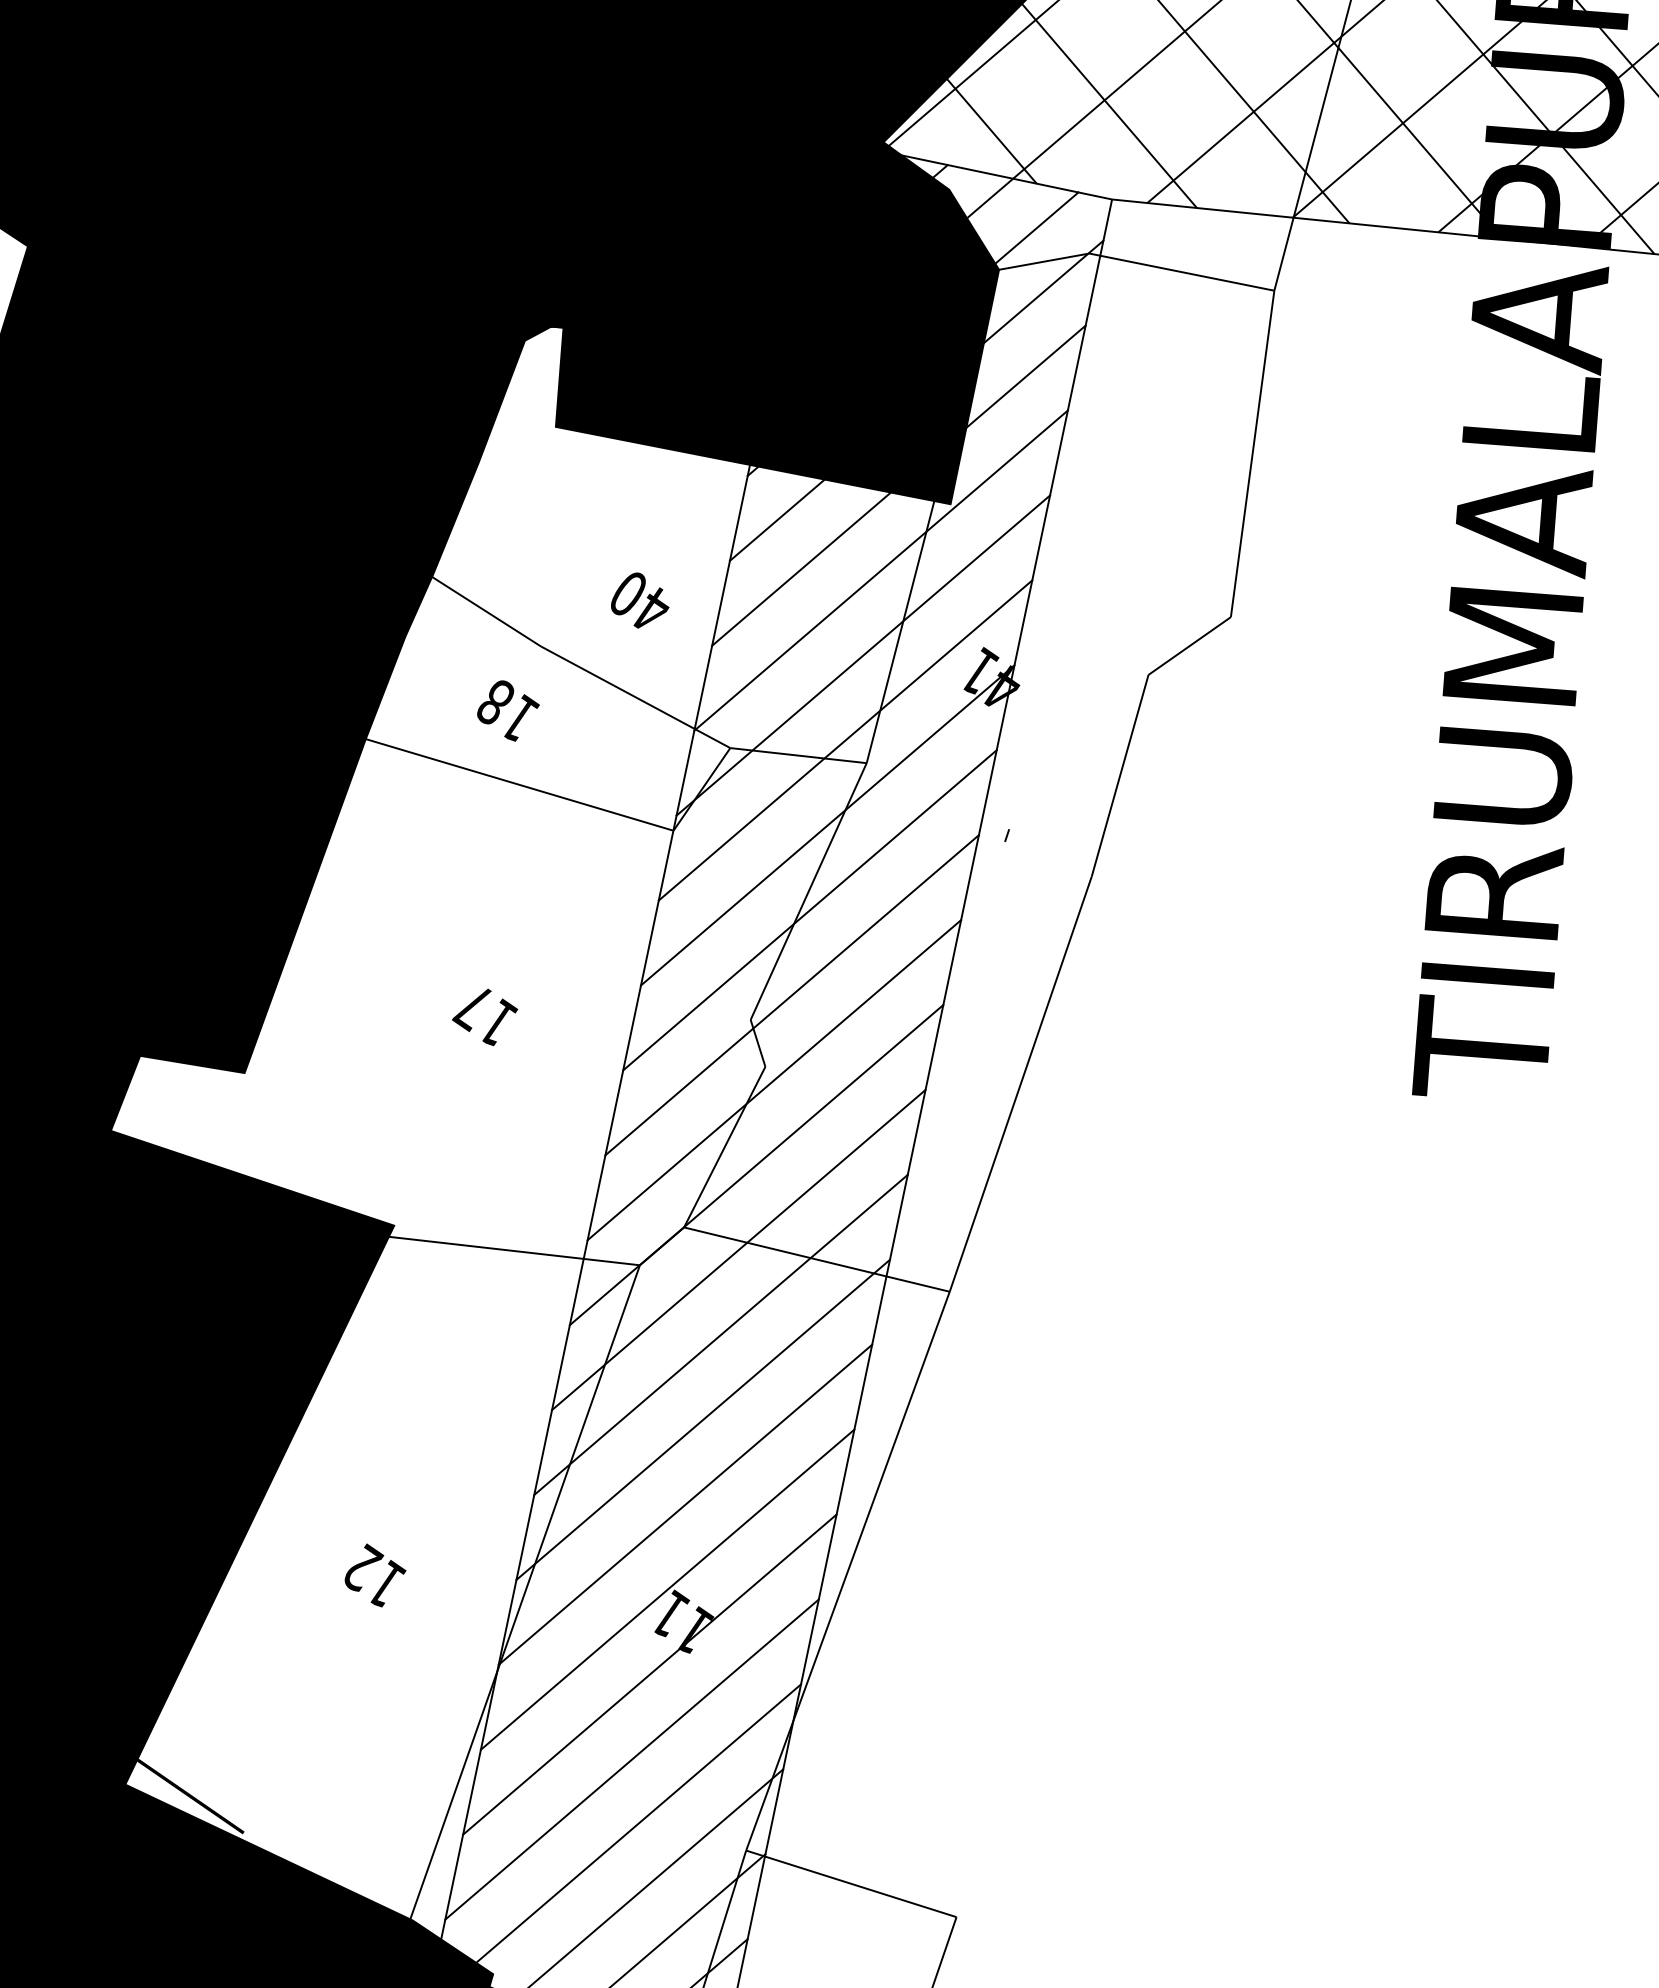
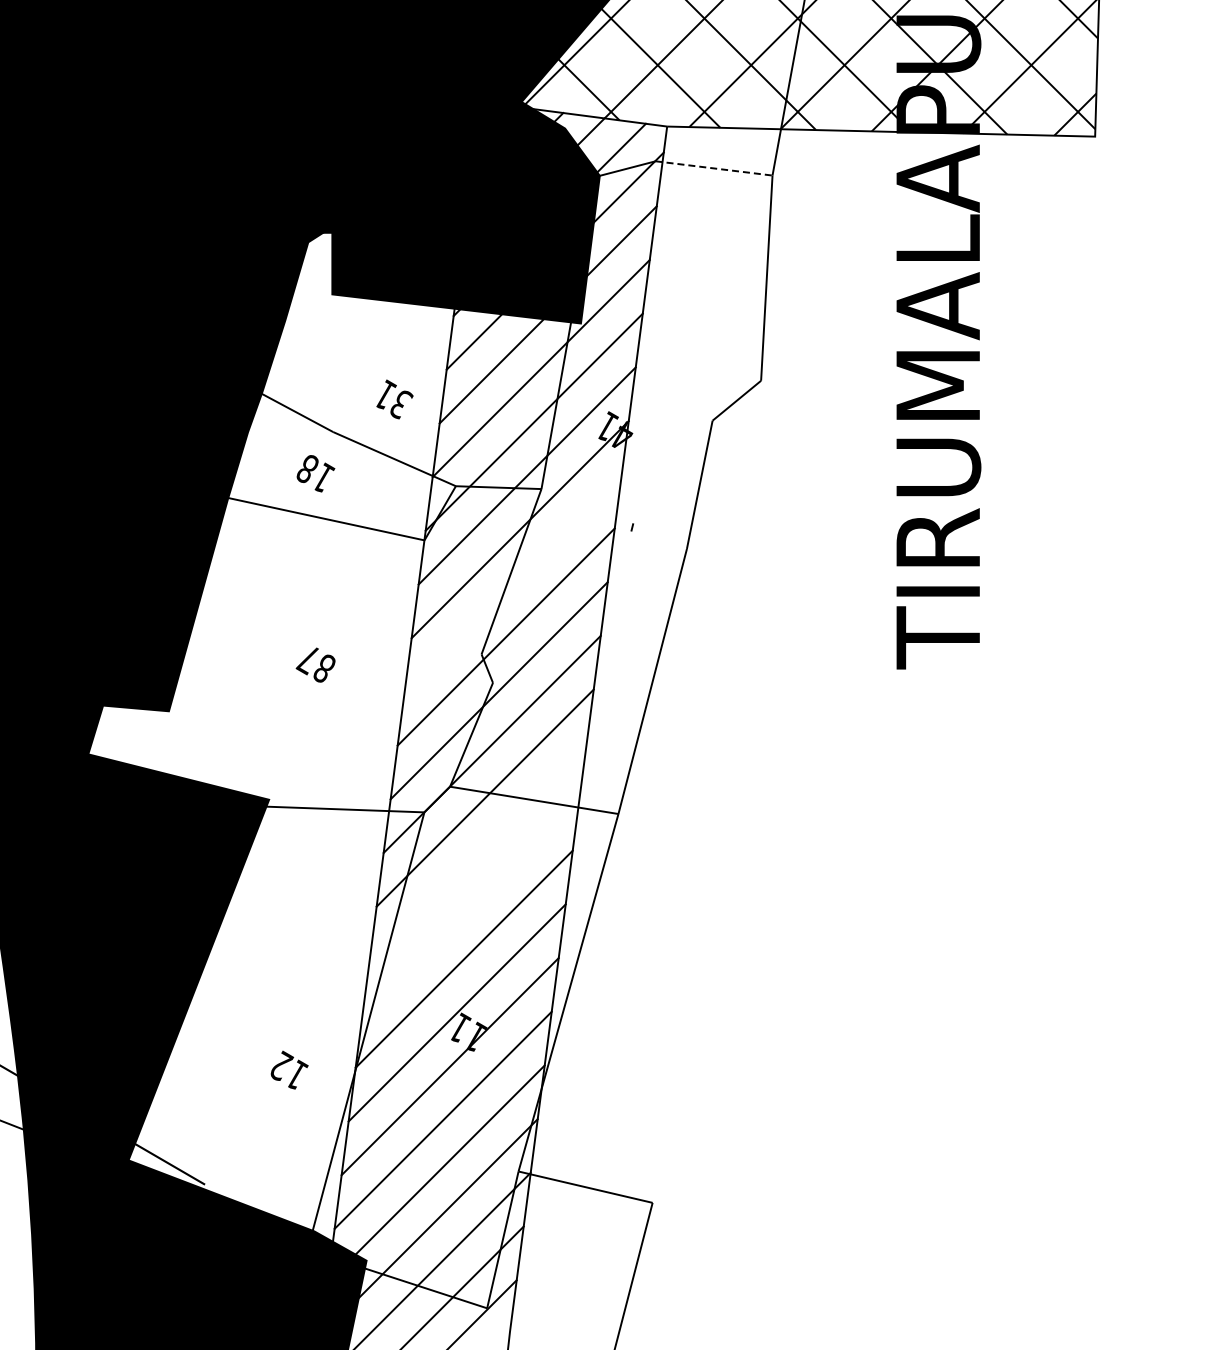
line: (1182, 272) -> (714, 168), solid -> dashed
text: (641, 601) -> (393, 399), 40 -> 31
line: (808, 908) -> (512, 582), removed
text: (498, 1021) -> (324, 667), 17 -> 87
line: (719, 1334) -> (477, 851), removed
line: (702, 1419) -> (470, 905), removed
text: (375, 1574) -> (289, 1069), moved

